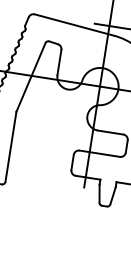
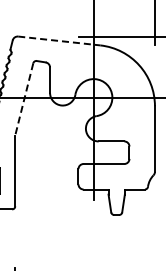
line: (74, 25) -> (59, 41), solid -> dashed
line: (31, 77) -> (24, 99), solid -> dashed

